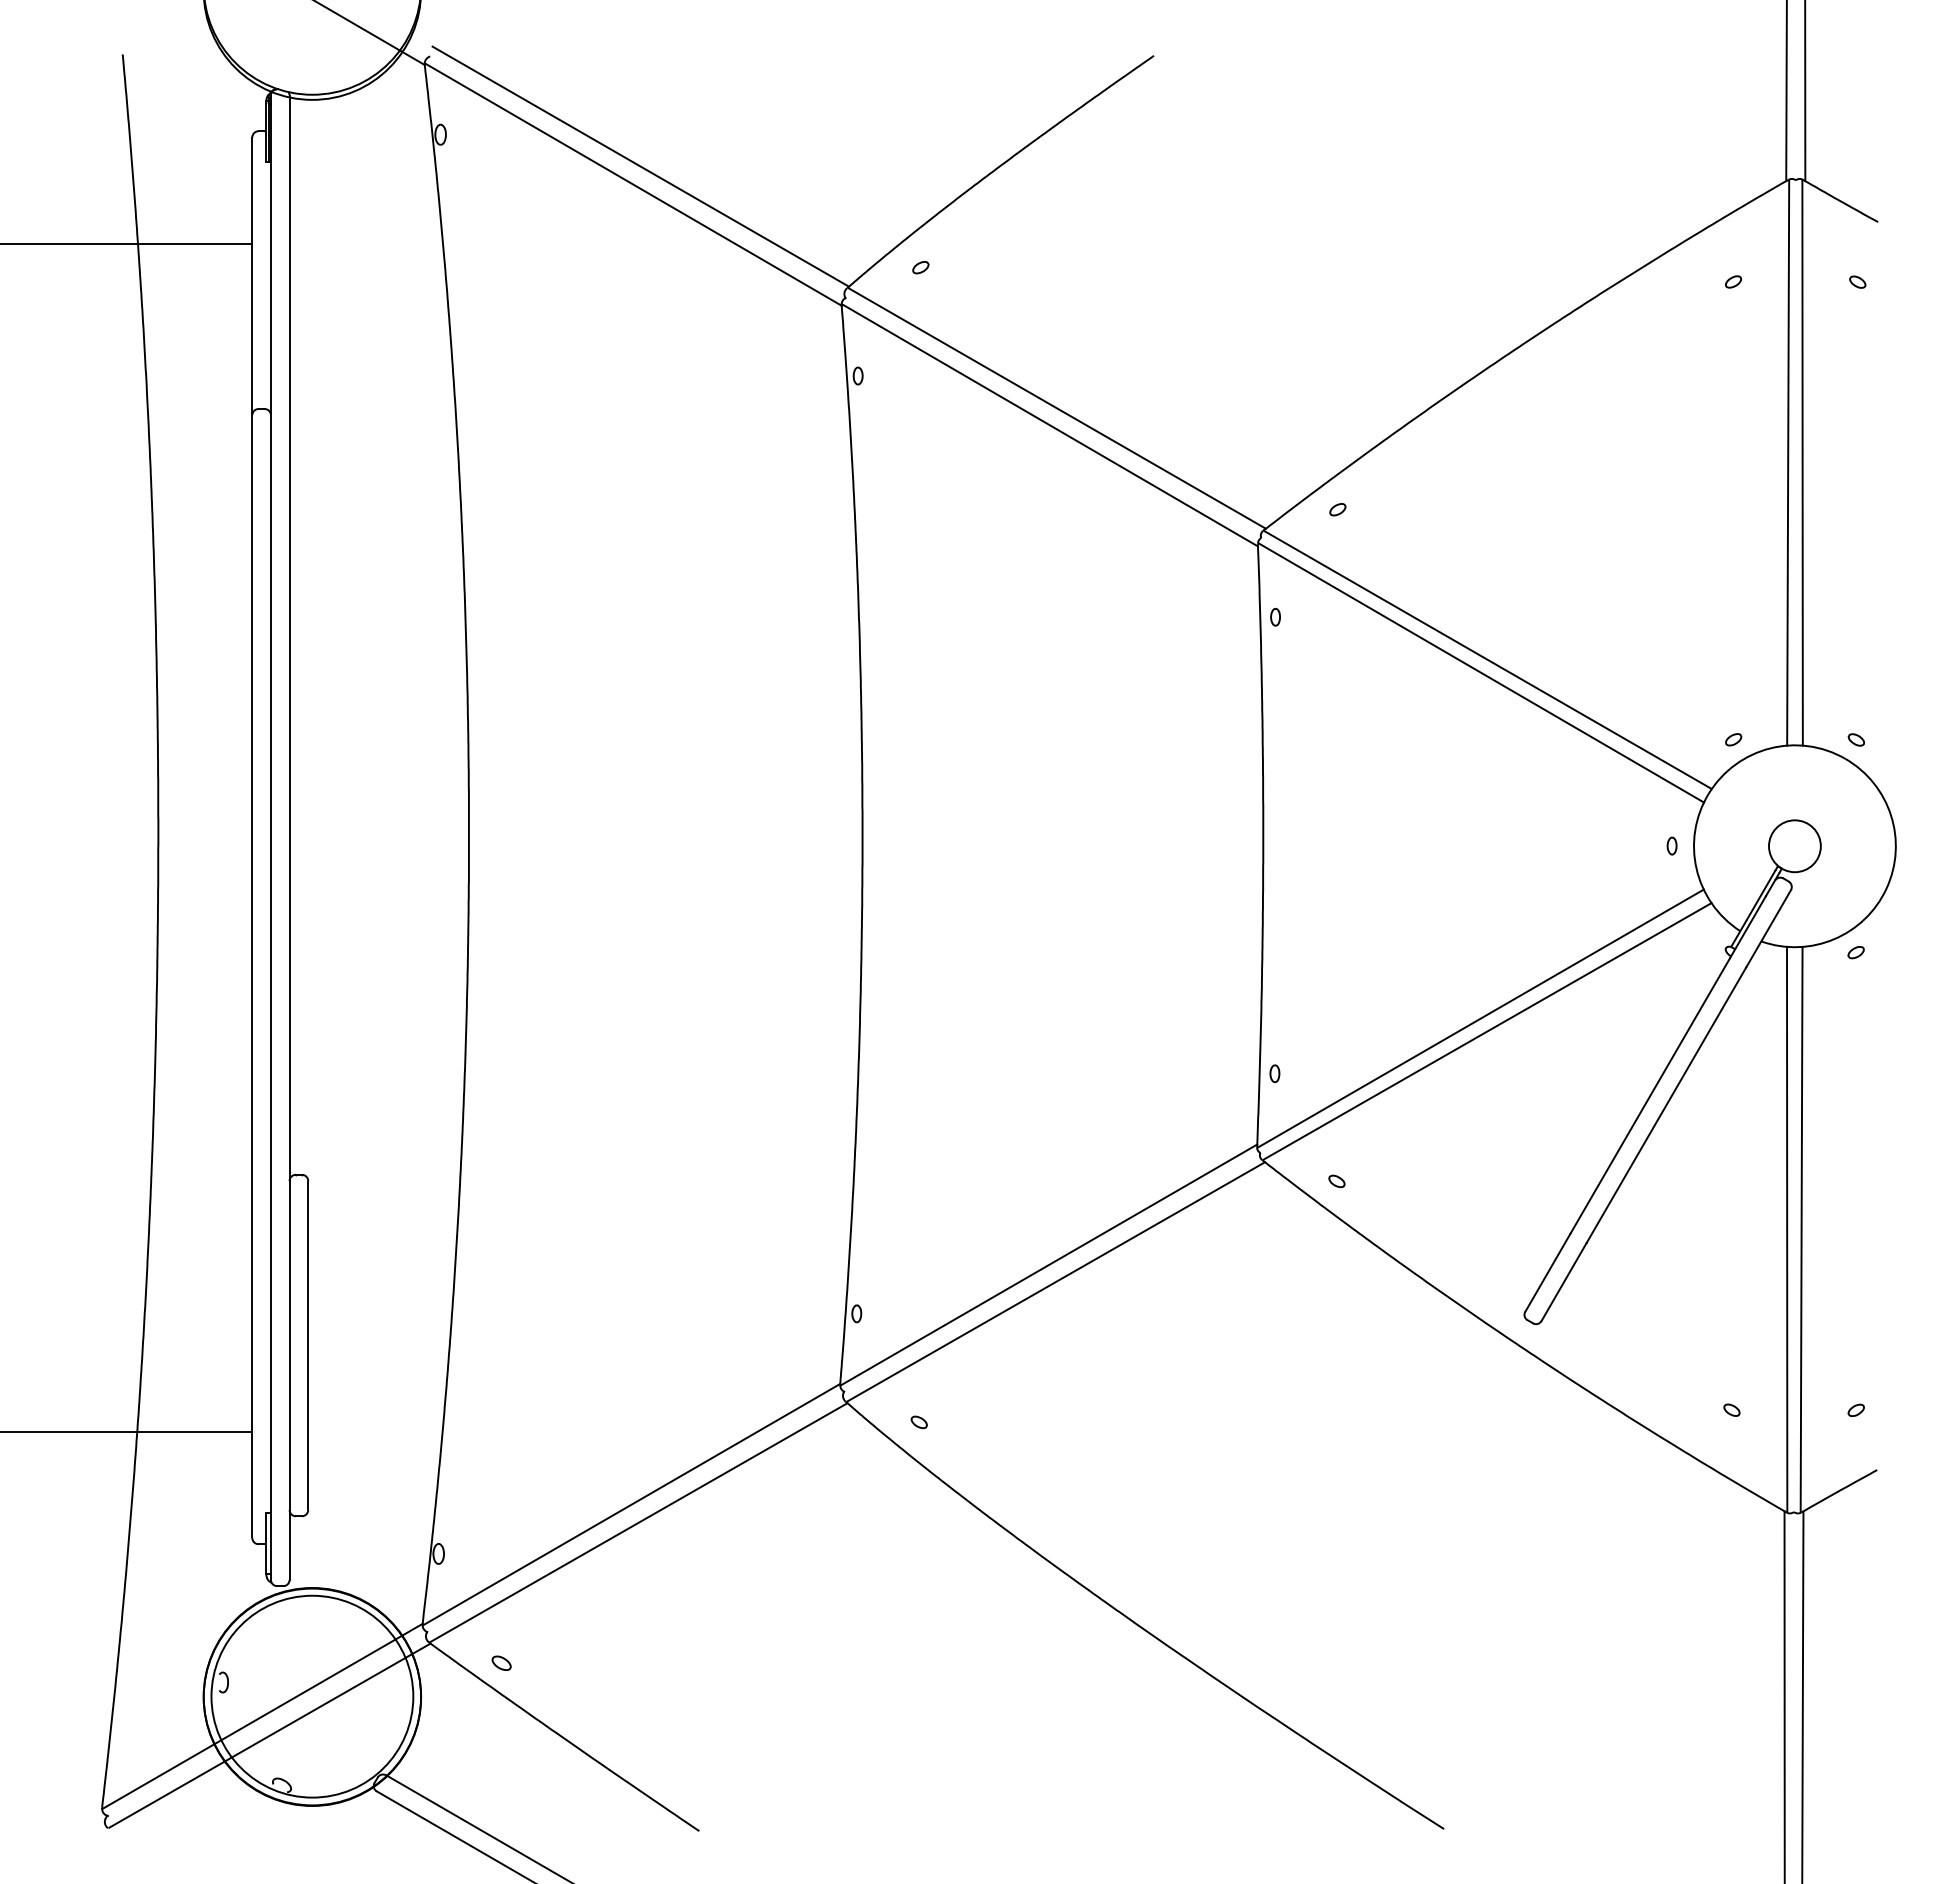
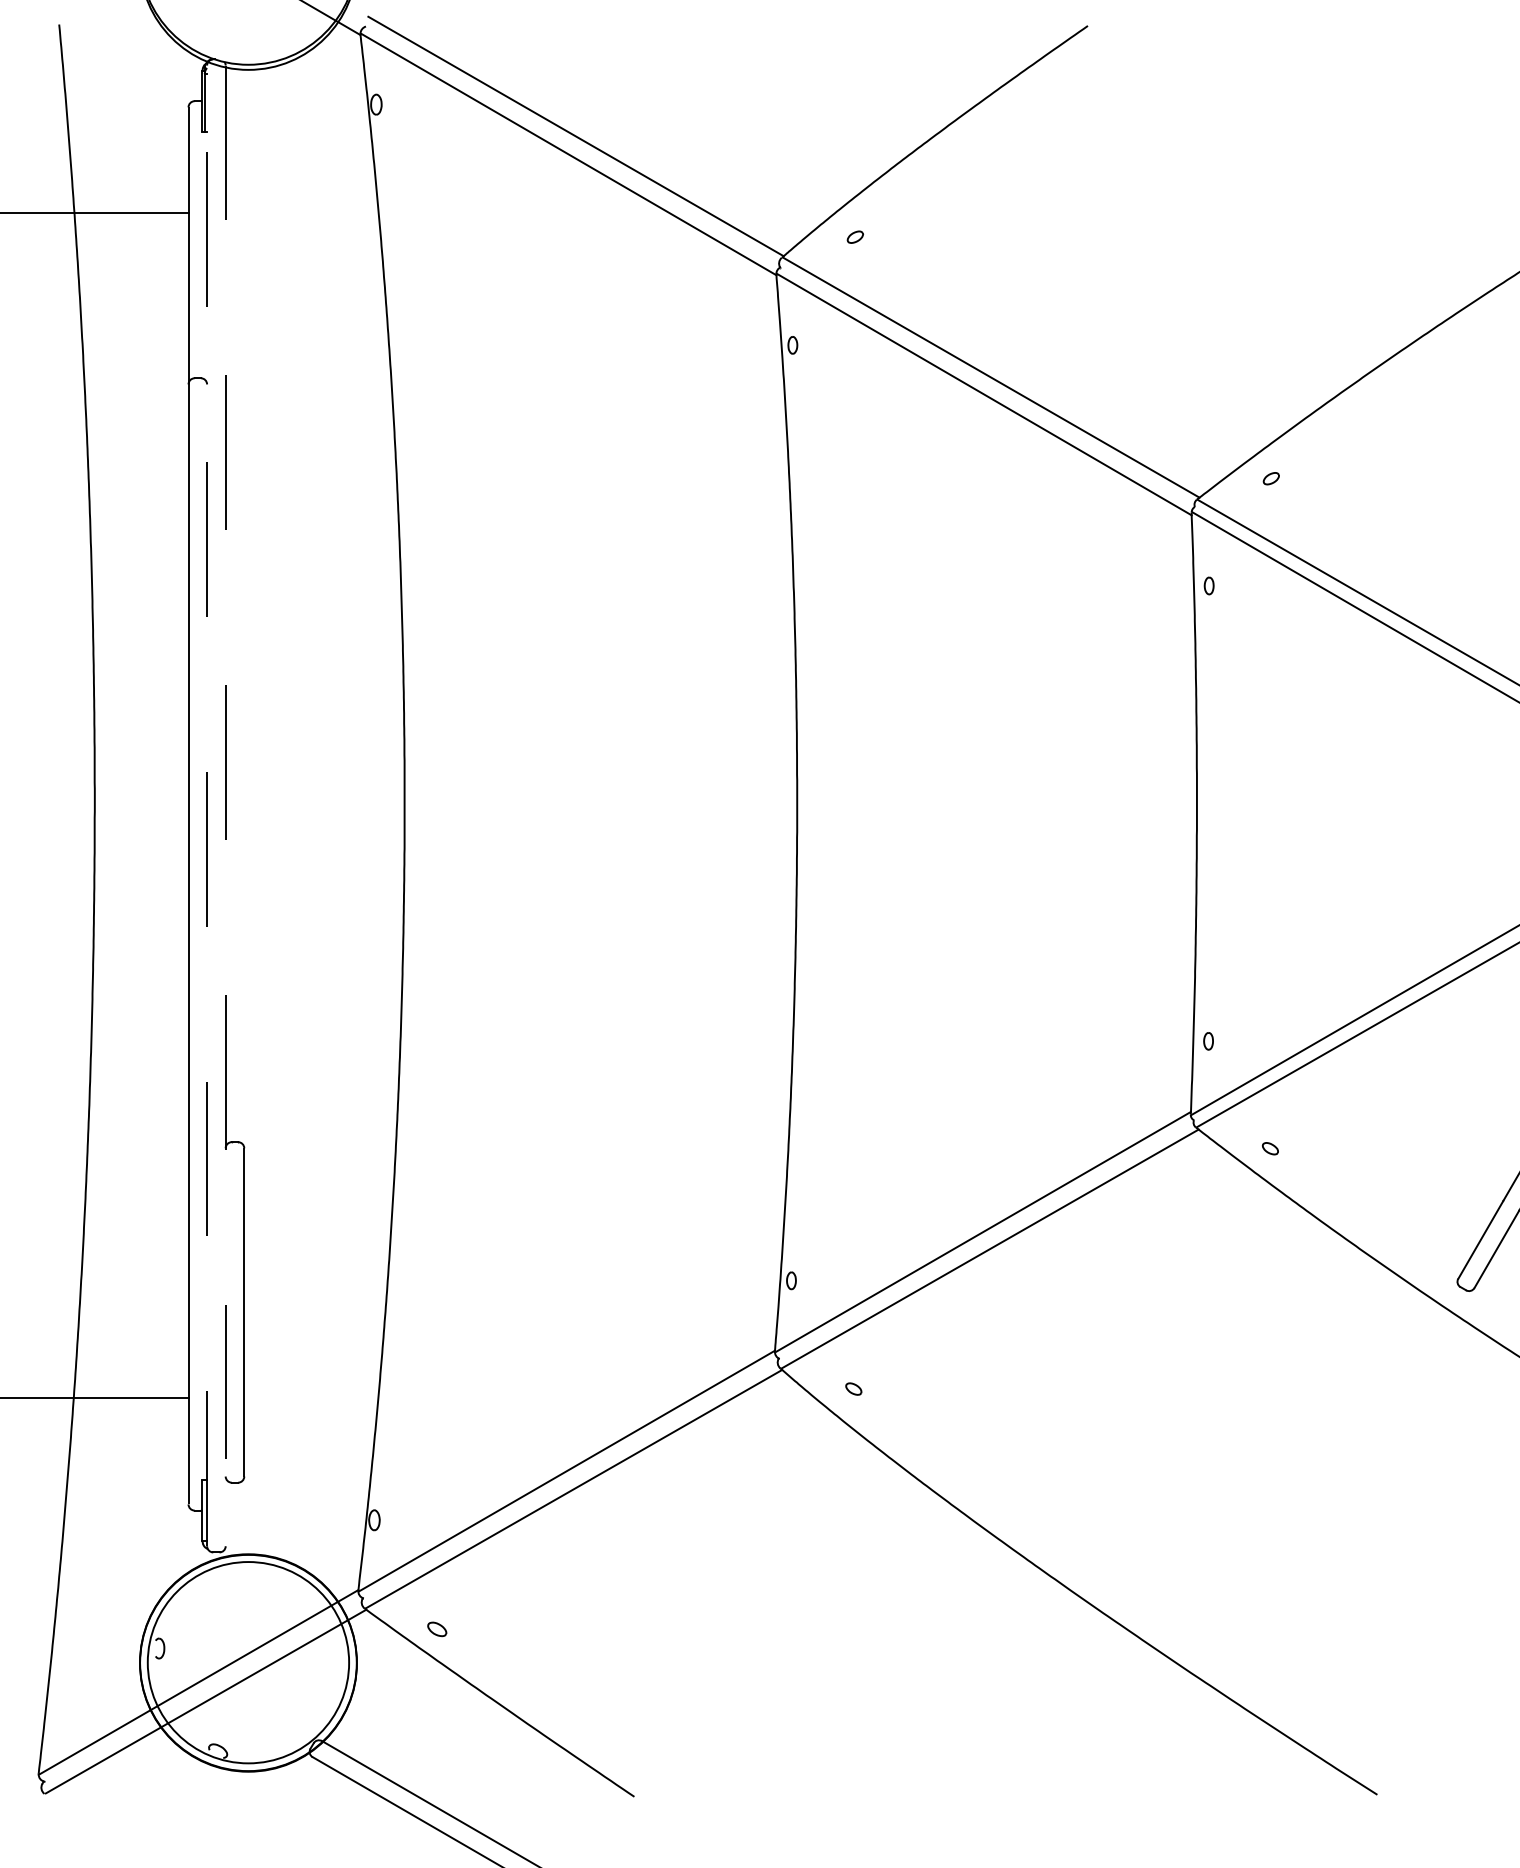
line: (270, 837) -> (206, 805), solid -> dashed
line: (289, 838) -> (225, 806), solid -> dashed

